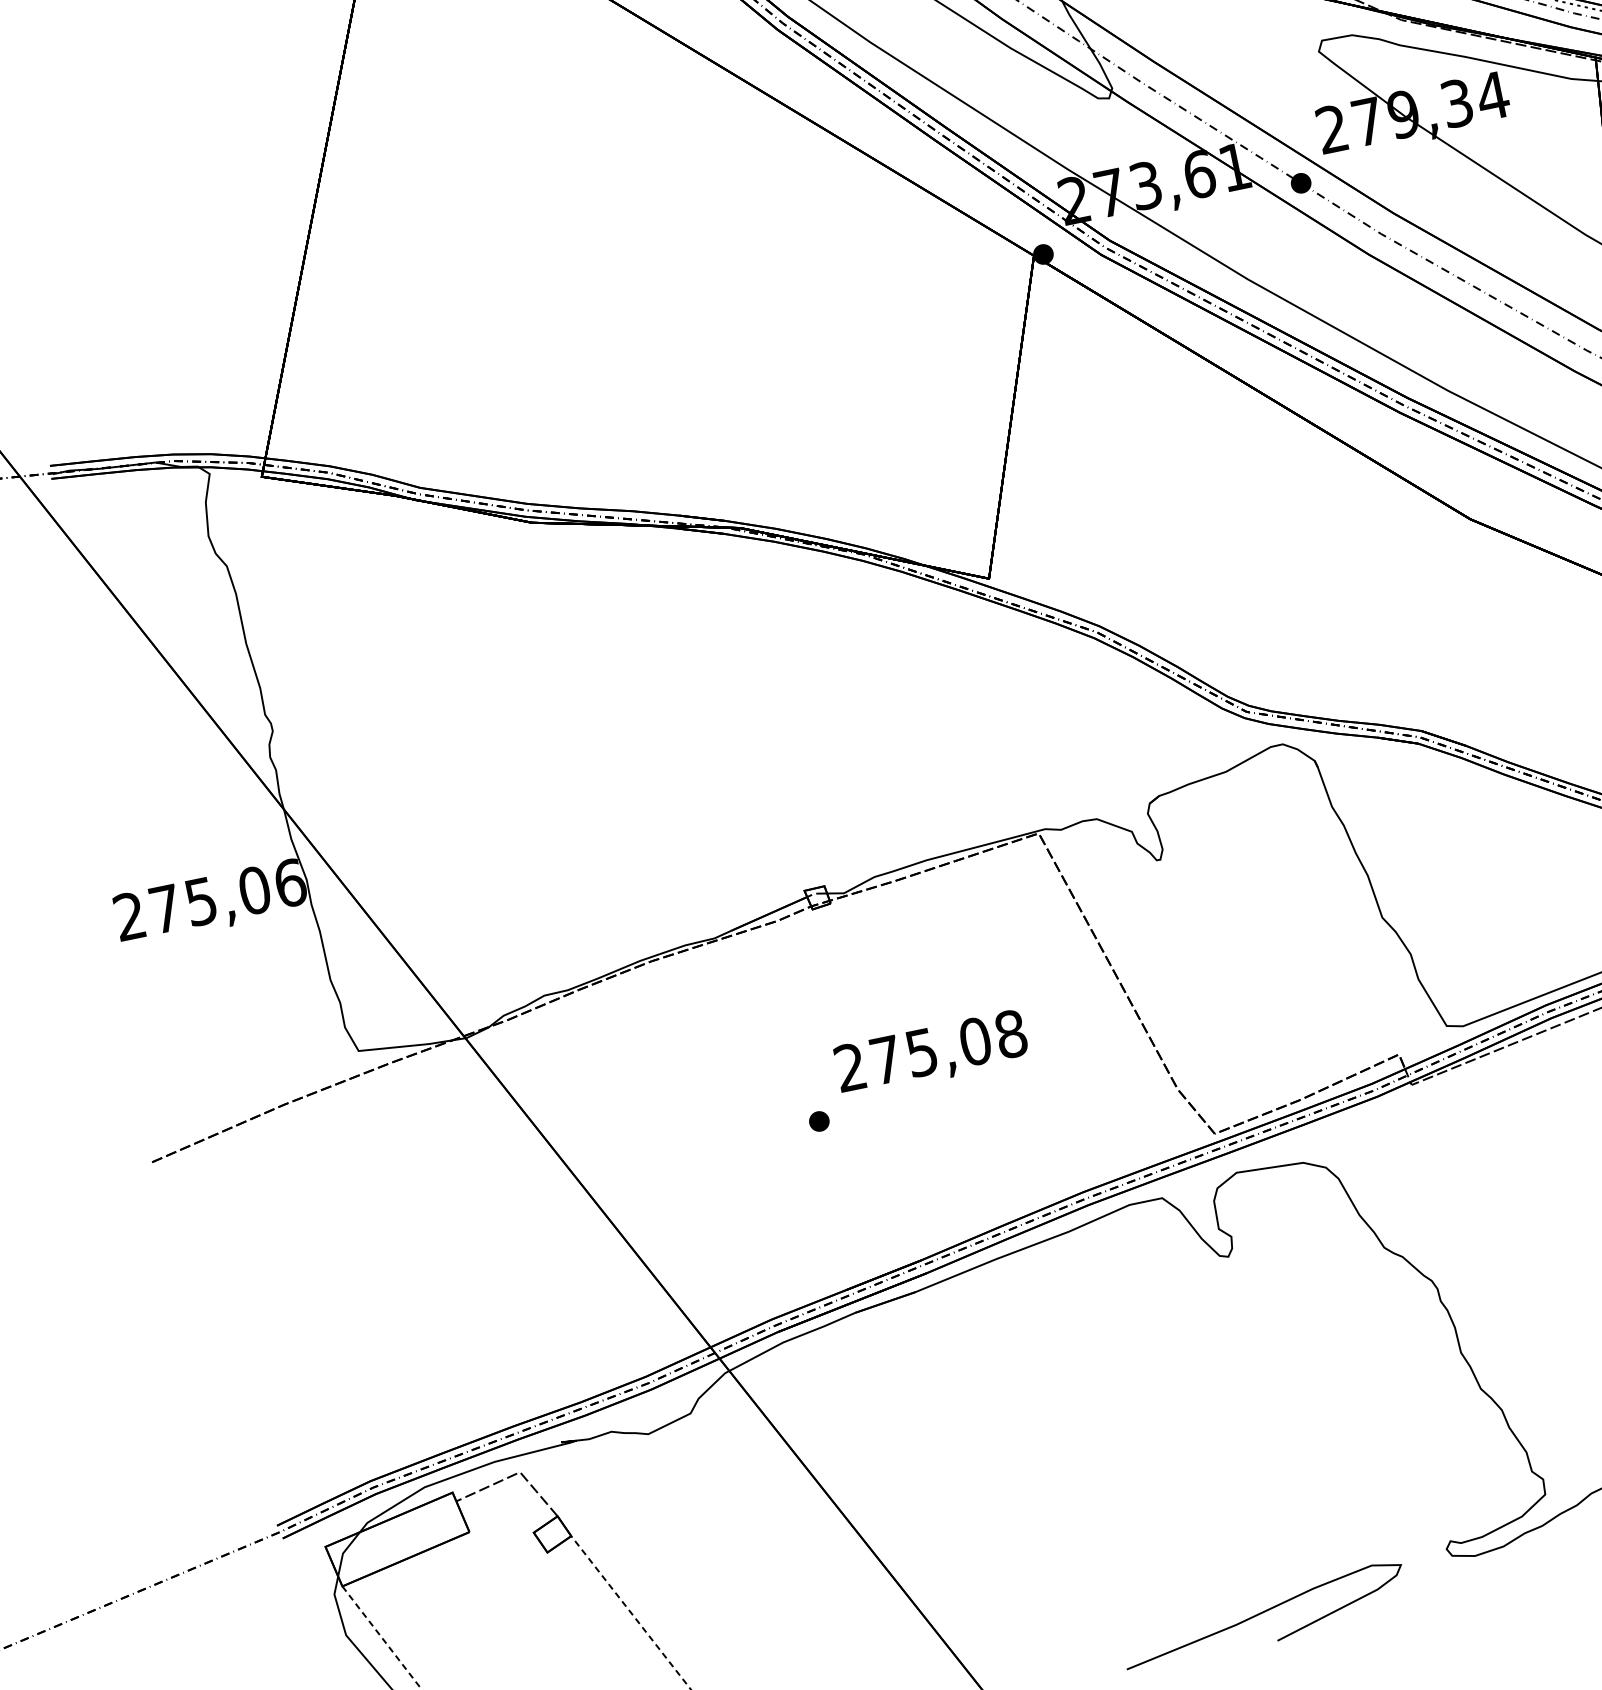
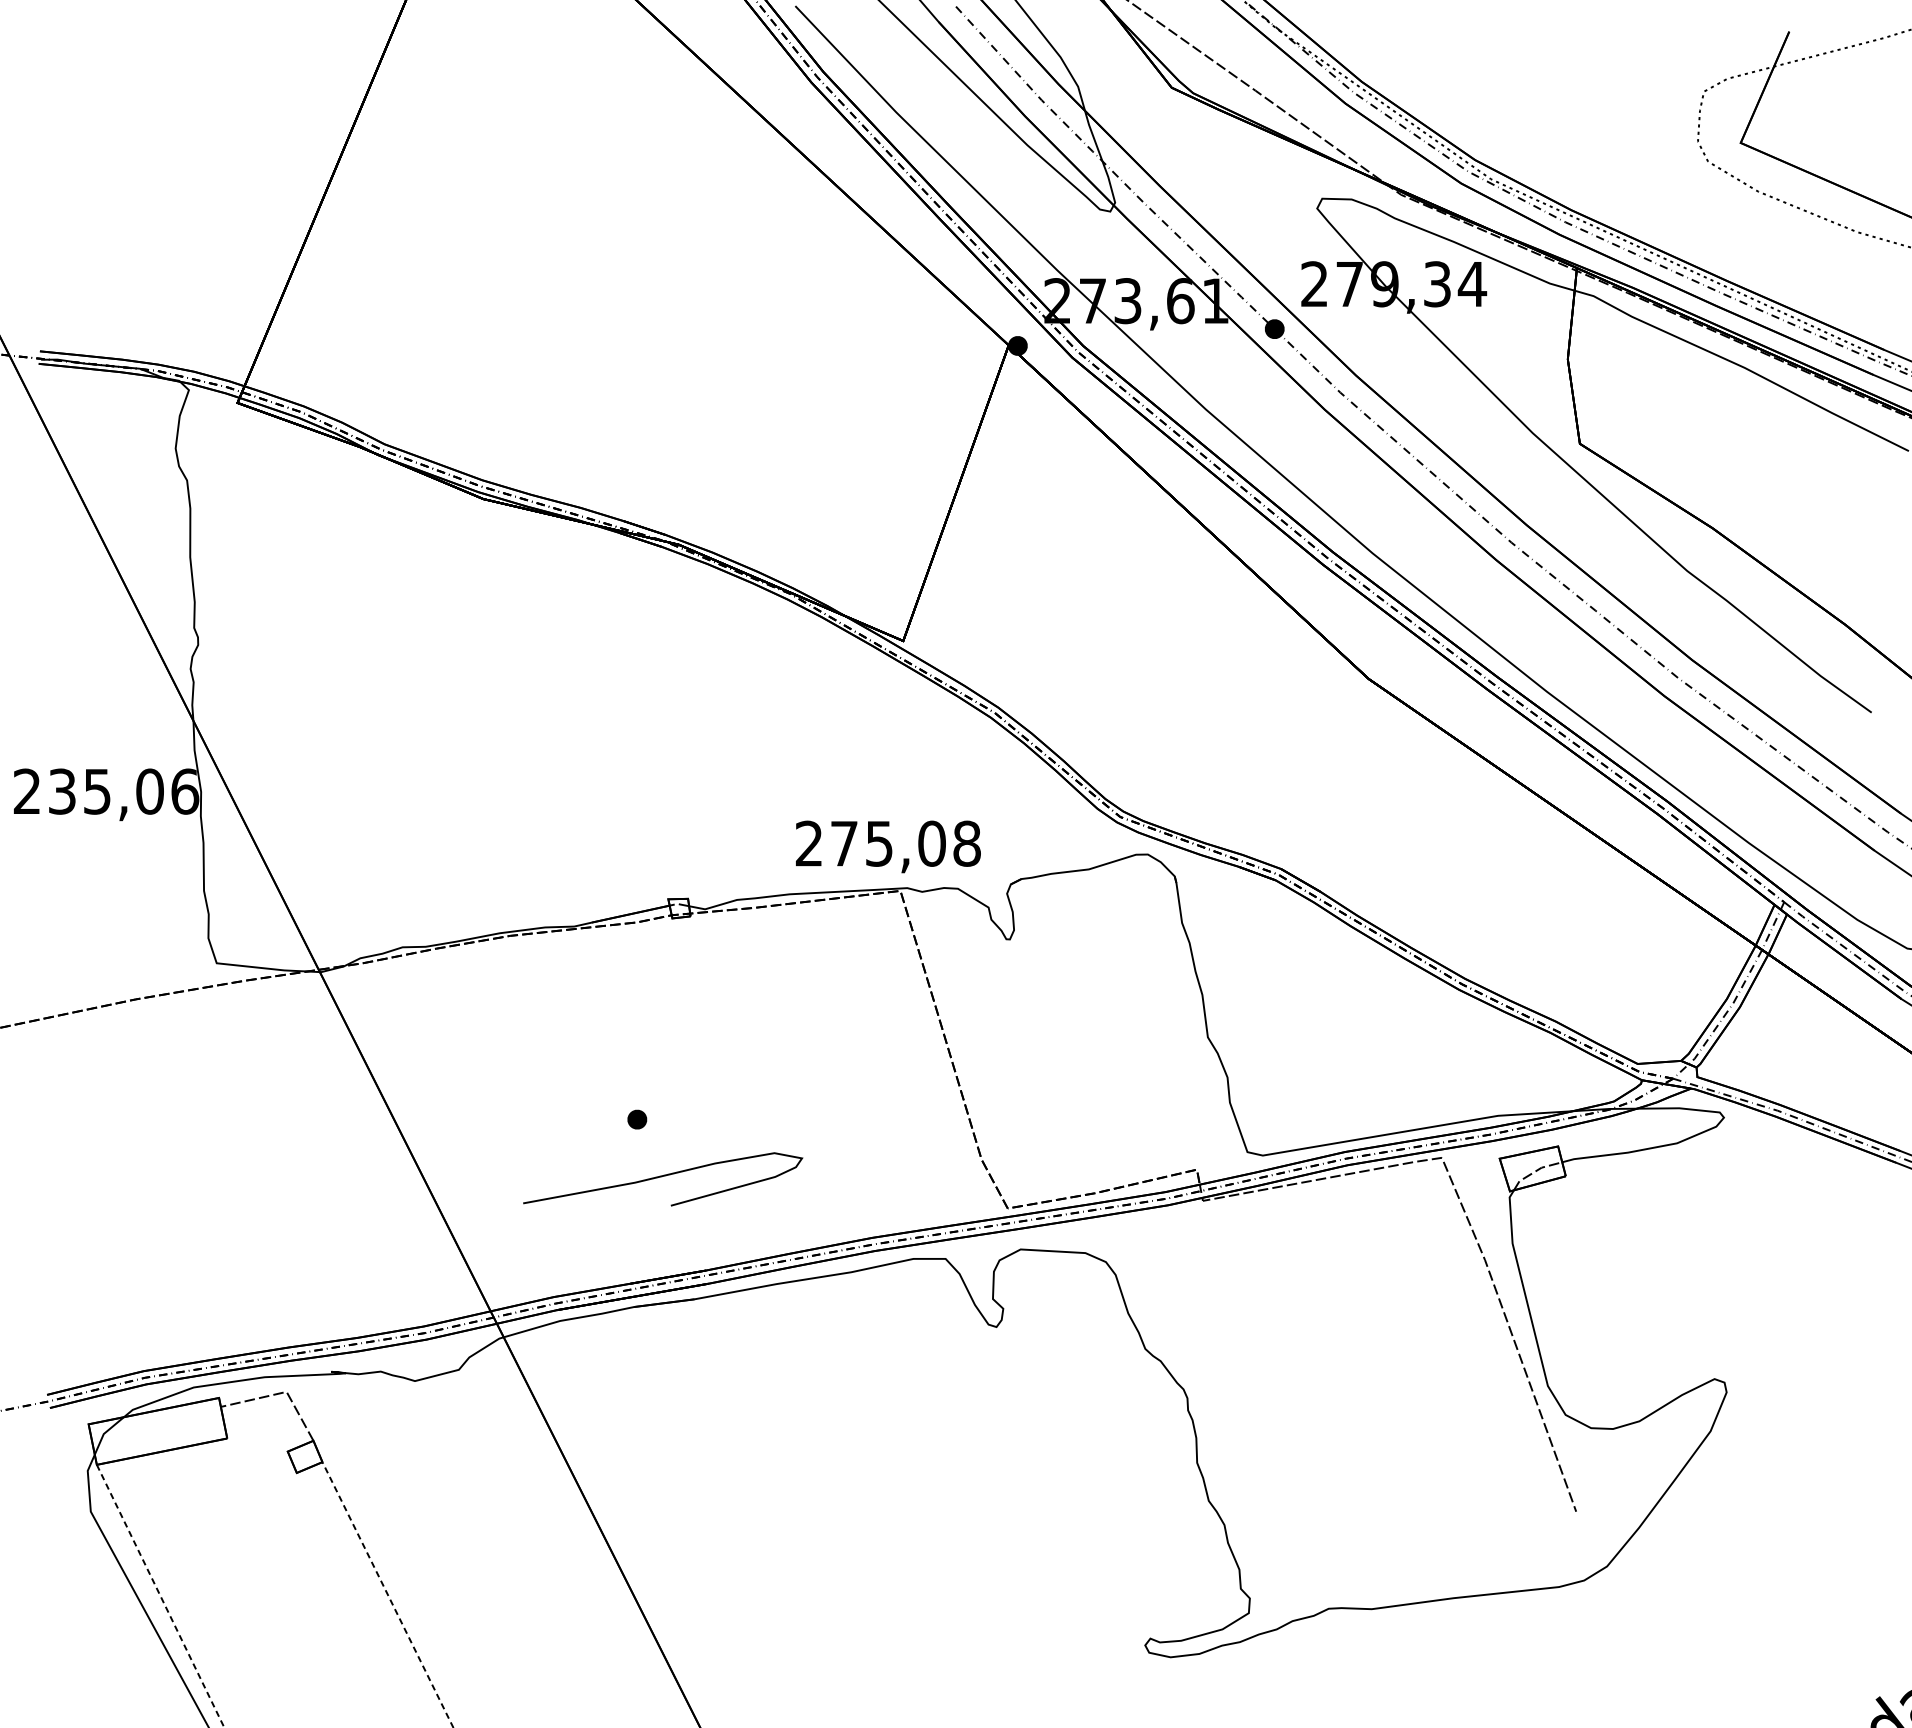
text: (165, 908) -> (62, 791), 275,06 -> 235,06
text: (931, 1053) -> (888, 846), moved
curve: (1262, 1614) -> (661, 1177), moved

